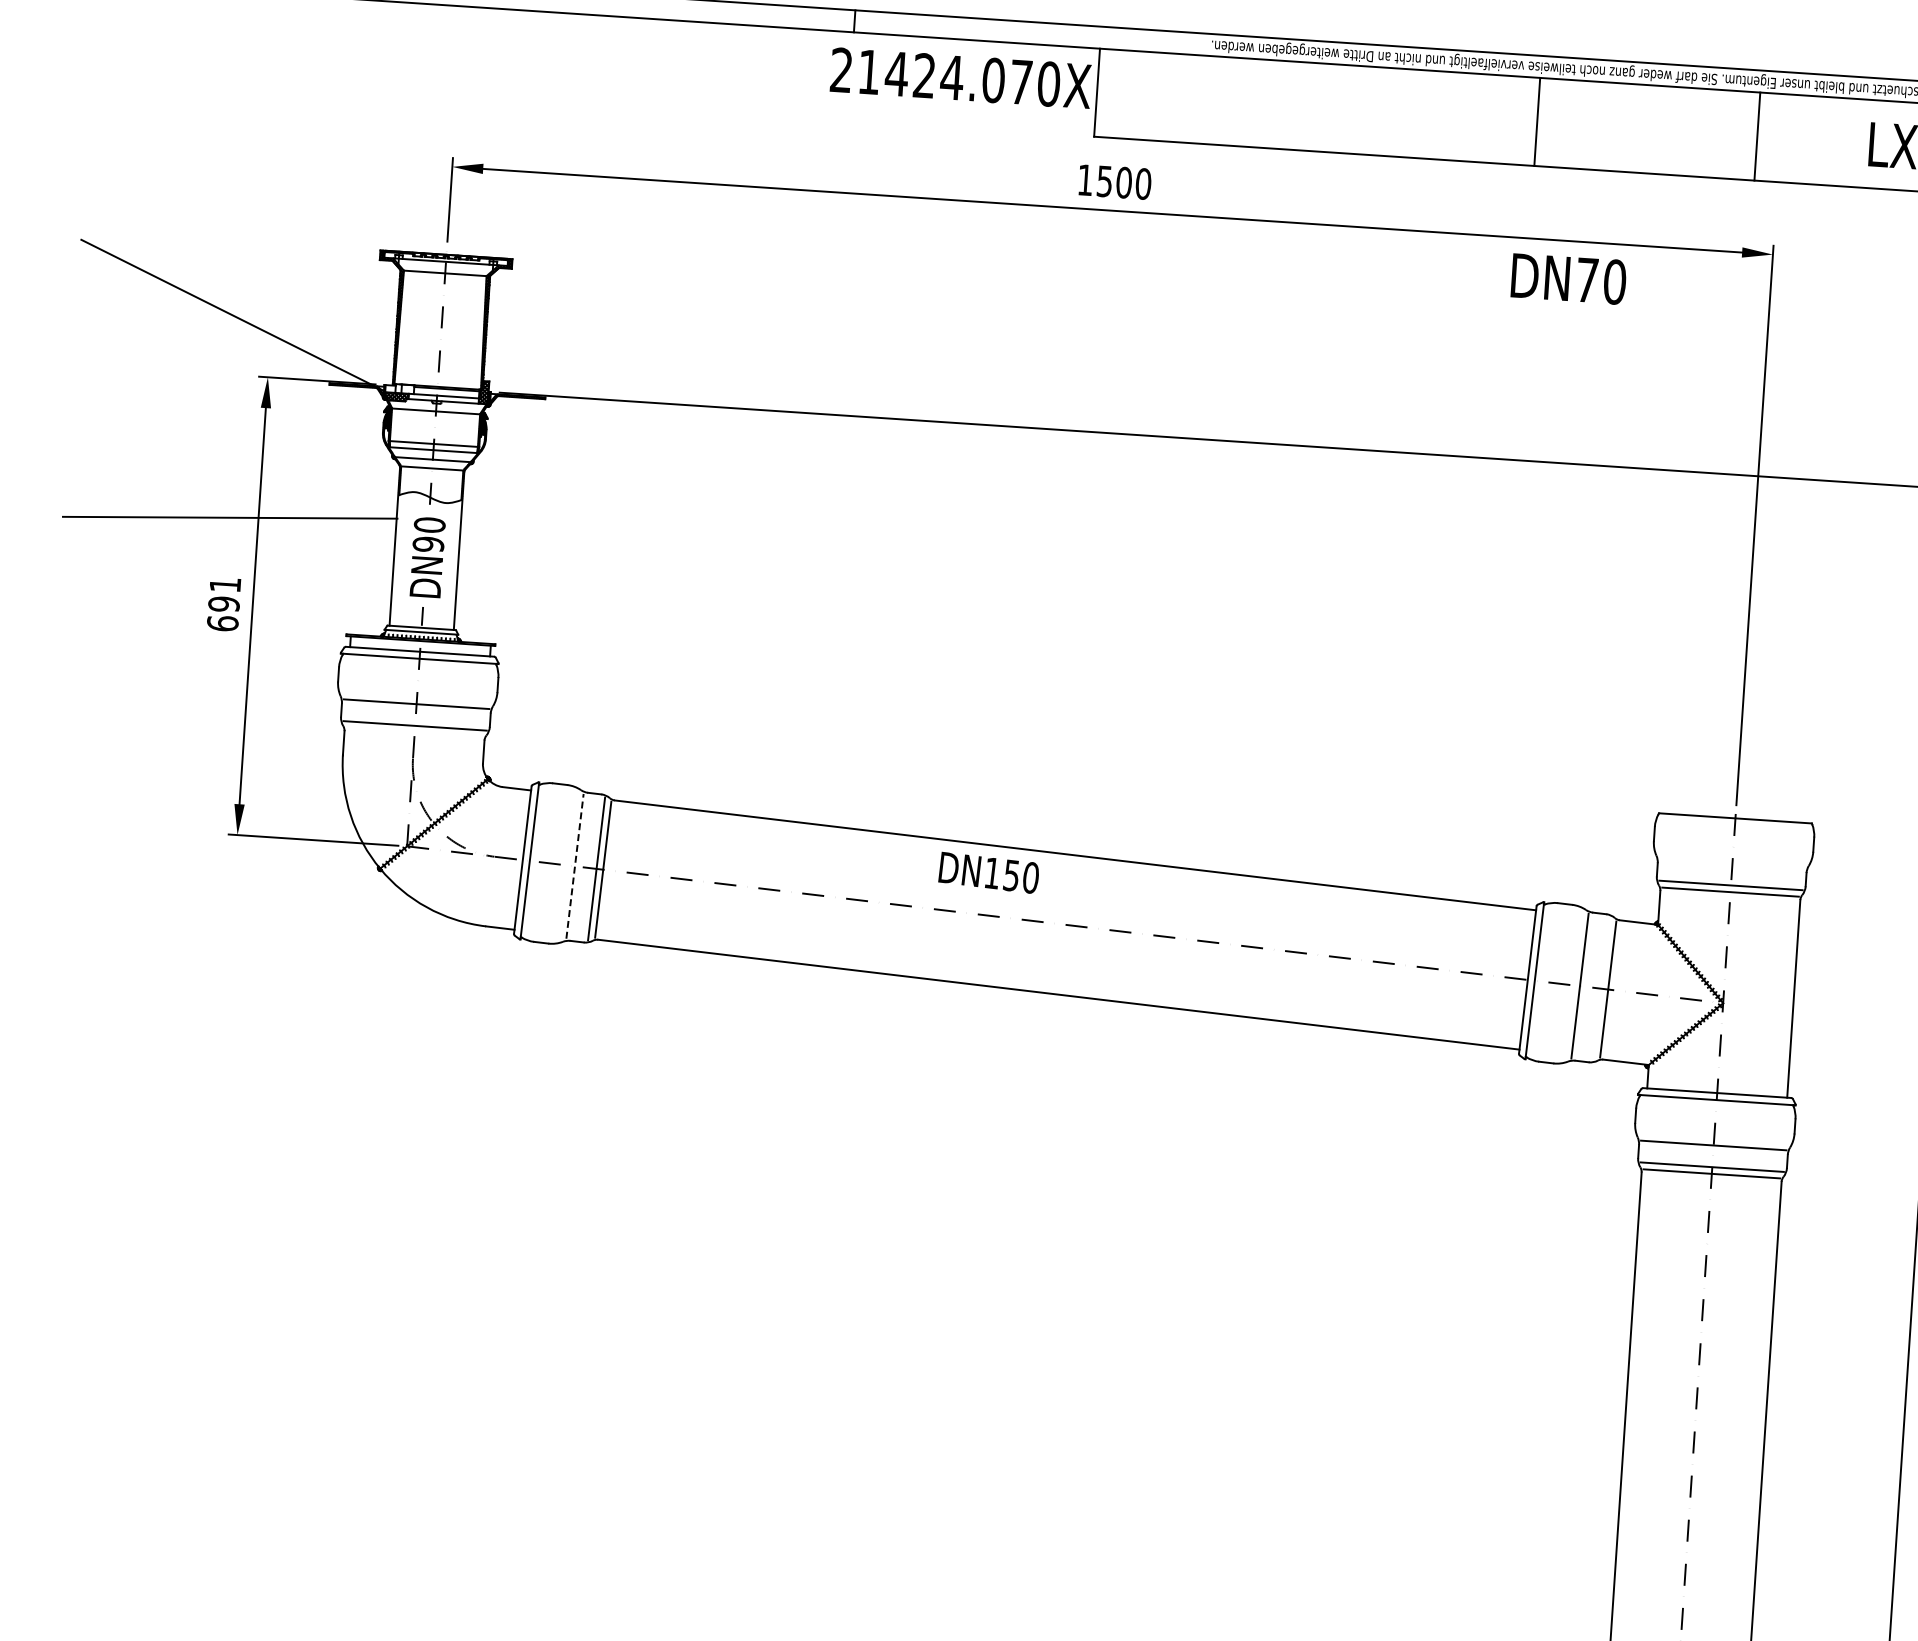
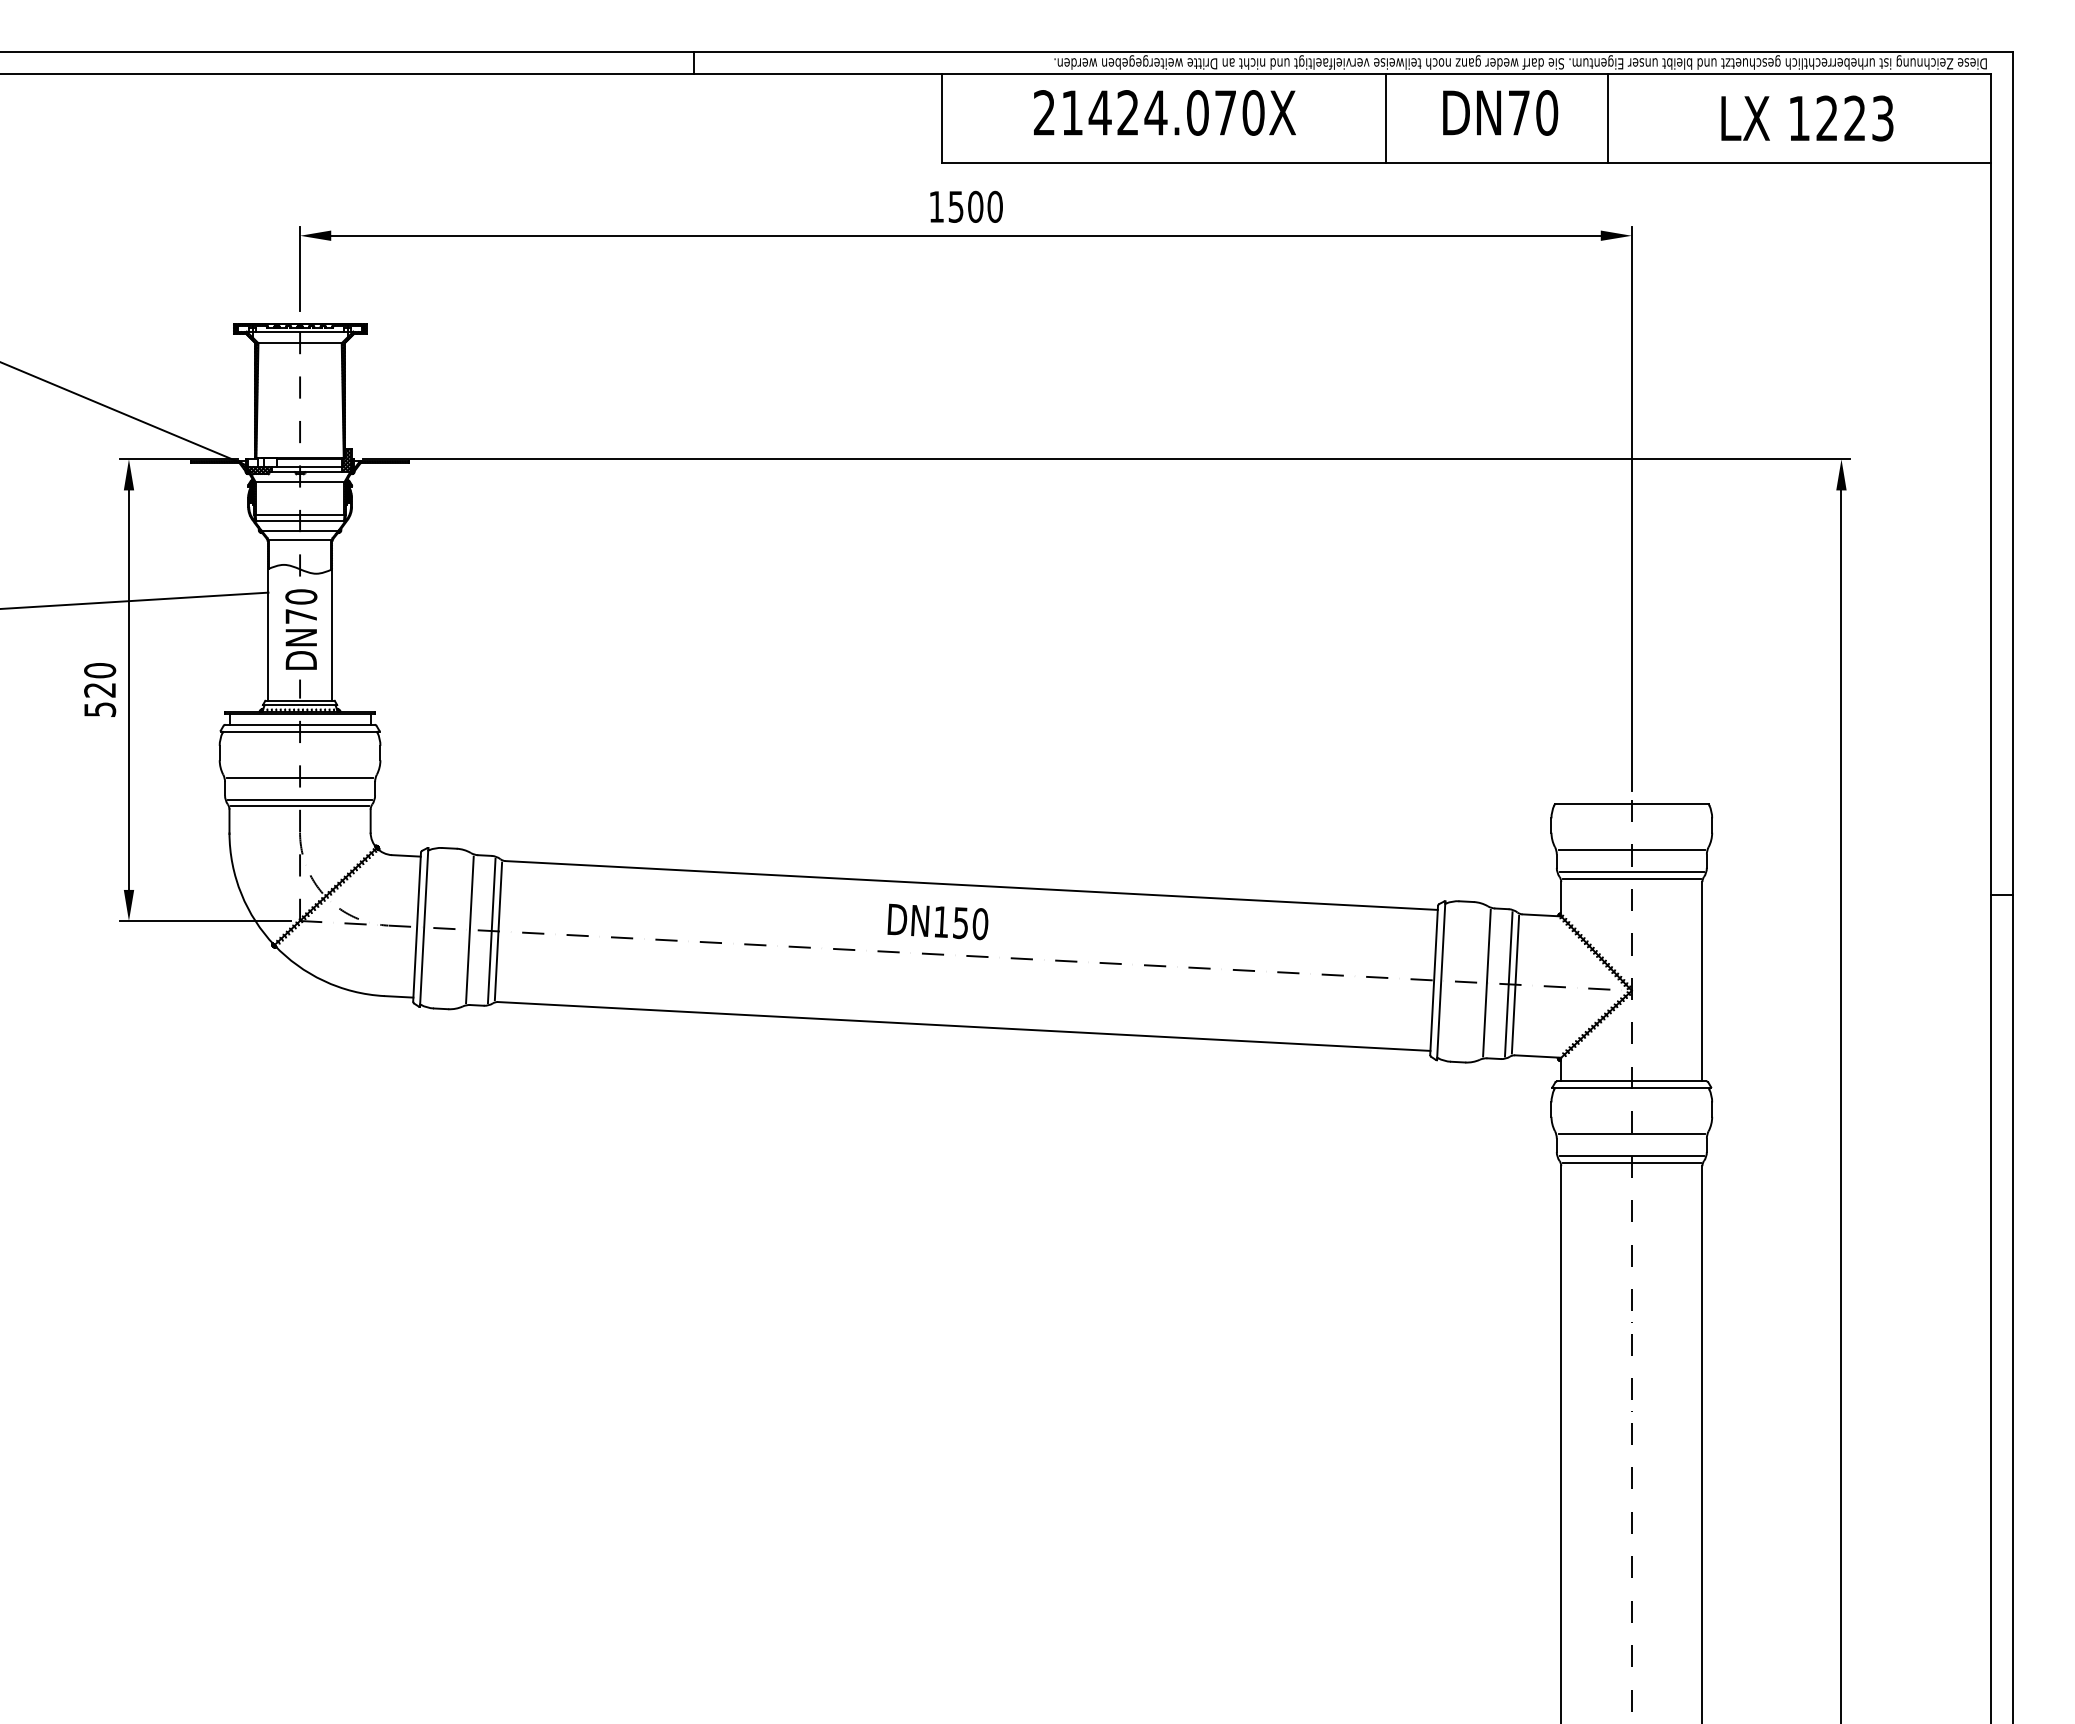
text: (960, 77) -> (1164, 112), moved
text: (1568, 278) -> (1500, 112), moved
text: (428, 544) -> (301, 616), DN90 -> DN70
text: (224, 604) -> (100, 690), 691 -> 520
line: (414, 732) -> (299, 806), added
line: (1732, 864) -> (1631, 850), added
line: (574, 865) -> (469, 929), dashed -> solid
text: (988, 872) -> (937, 921), moved
line: (1601, 988) -> (1508, 984), added

